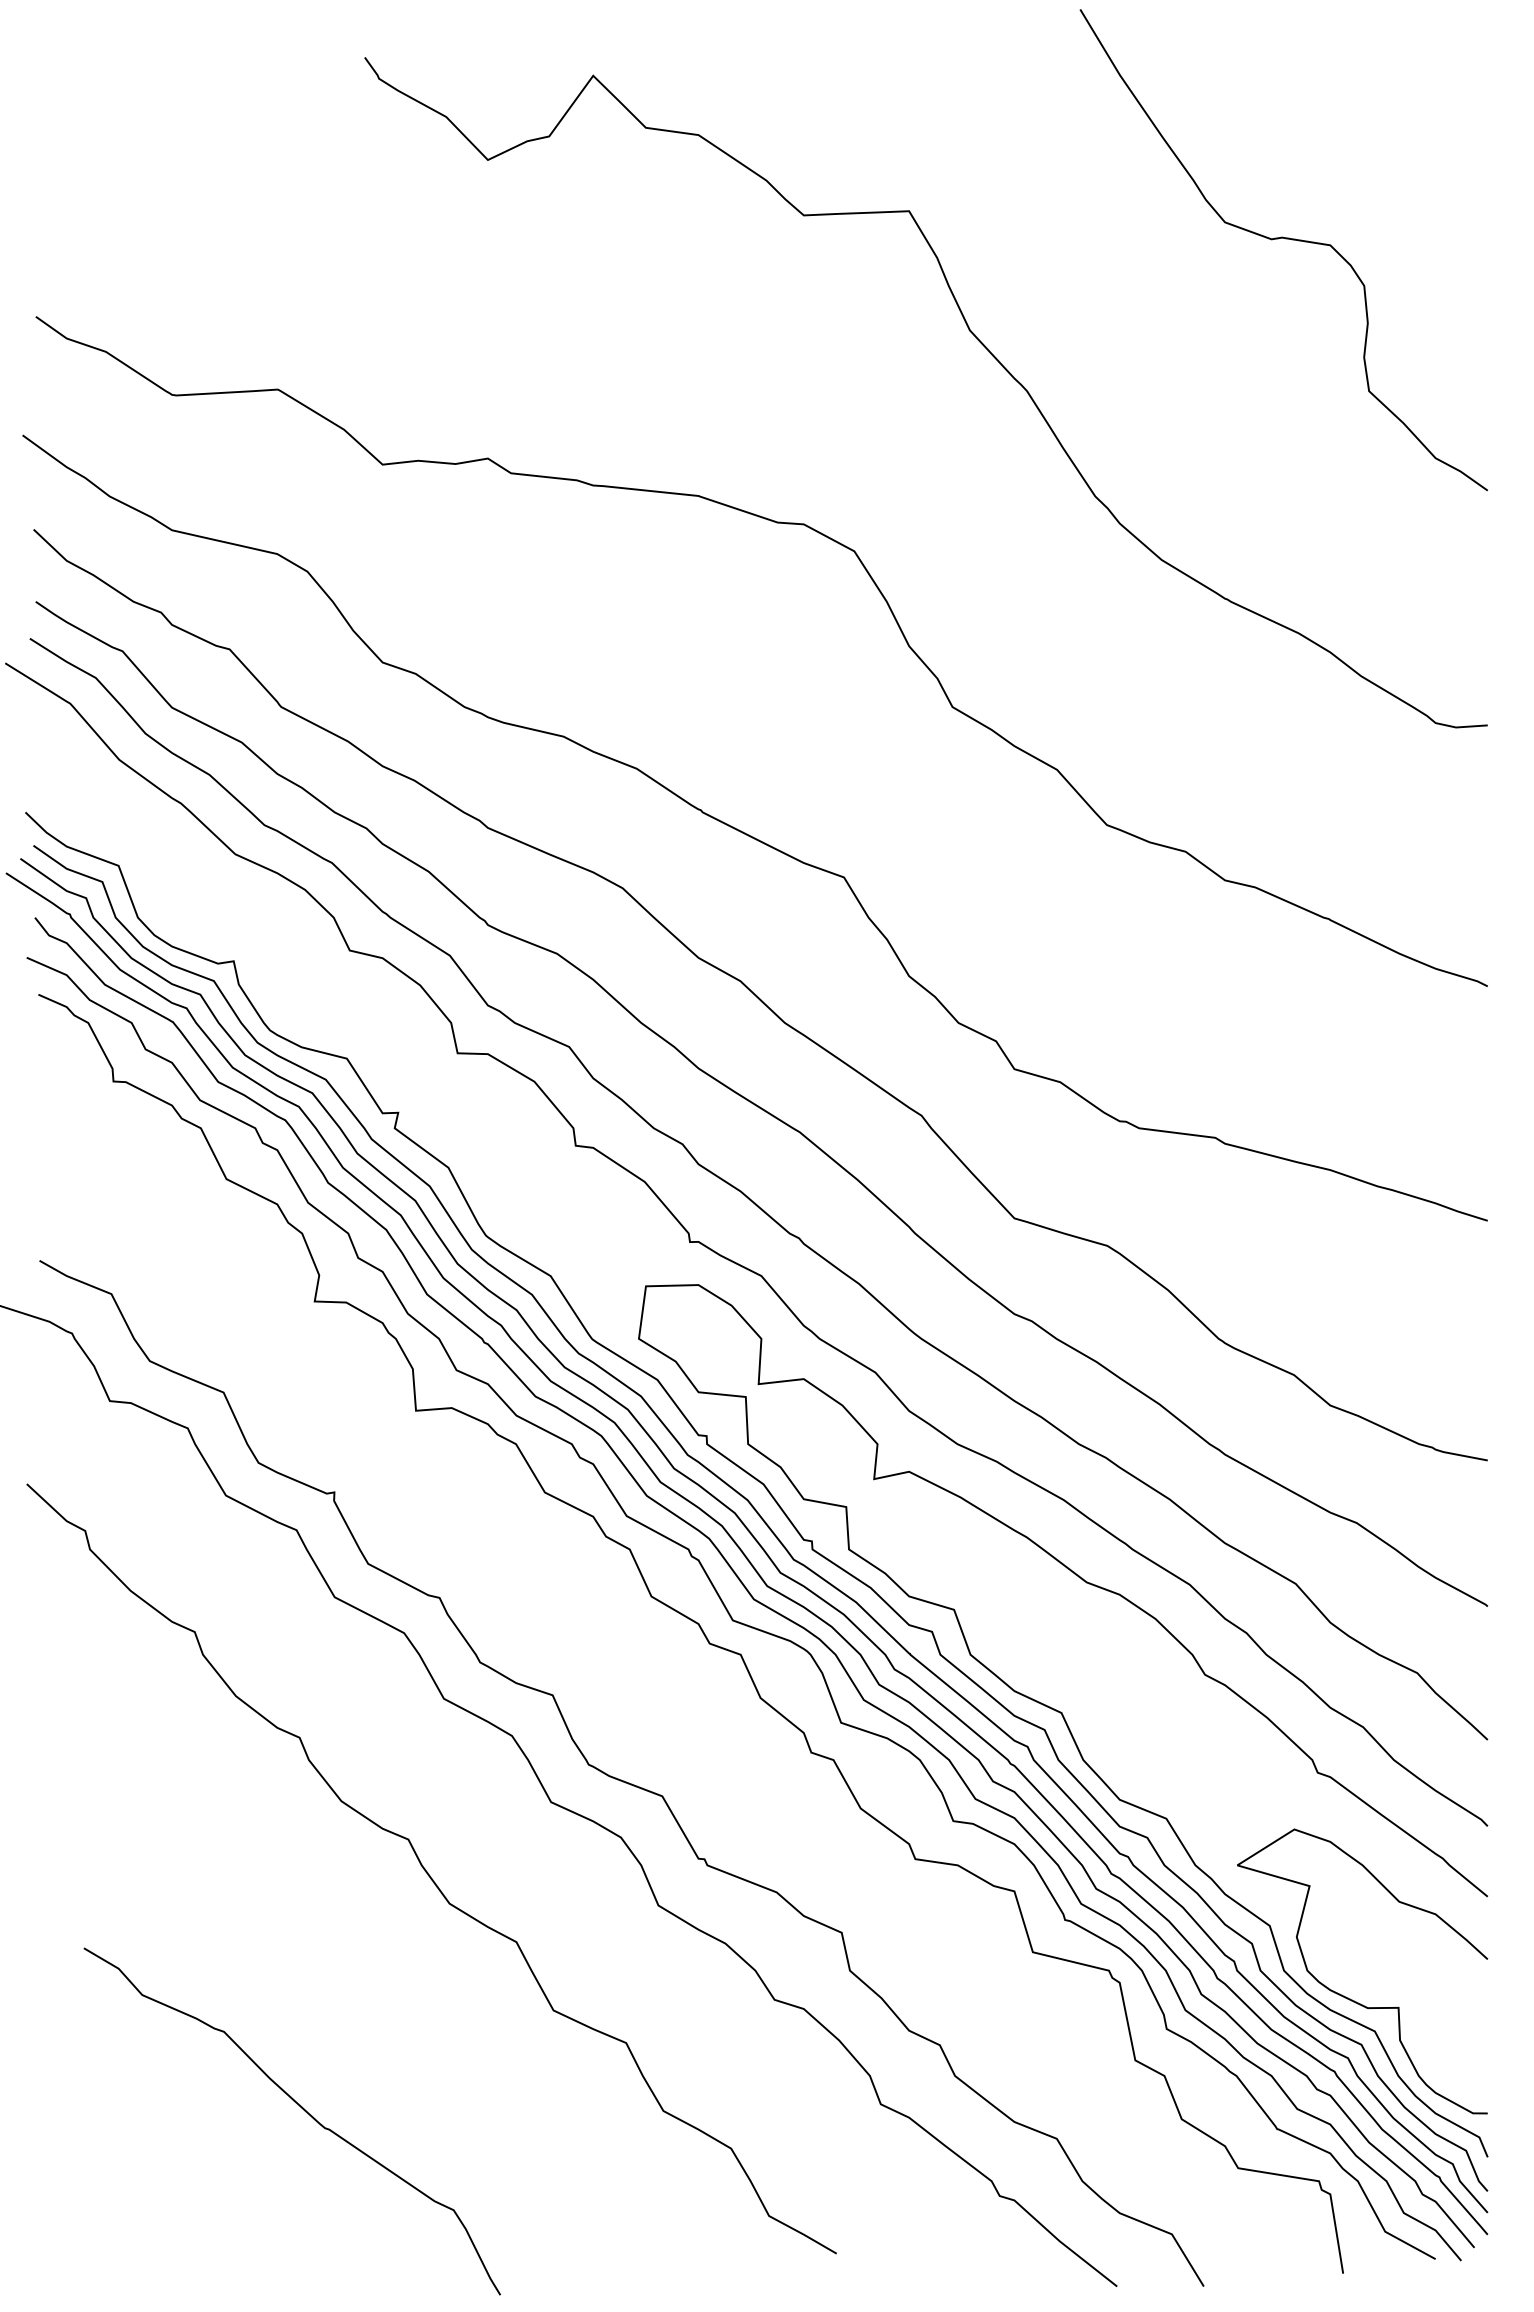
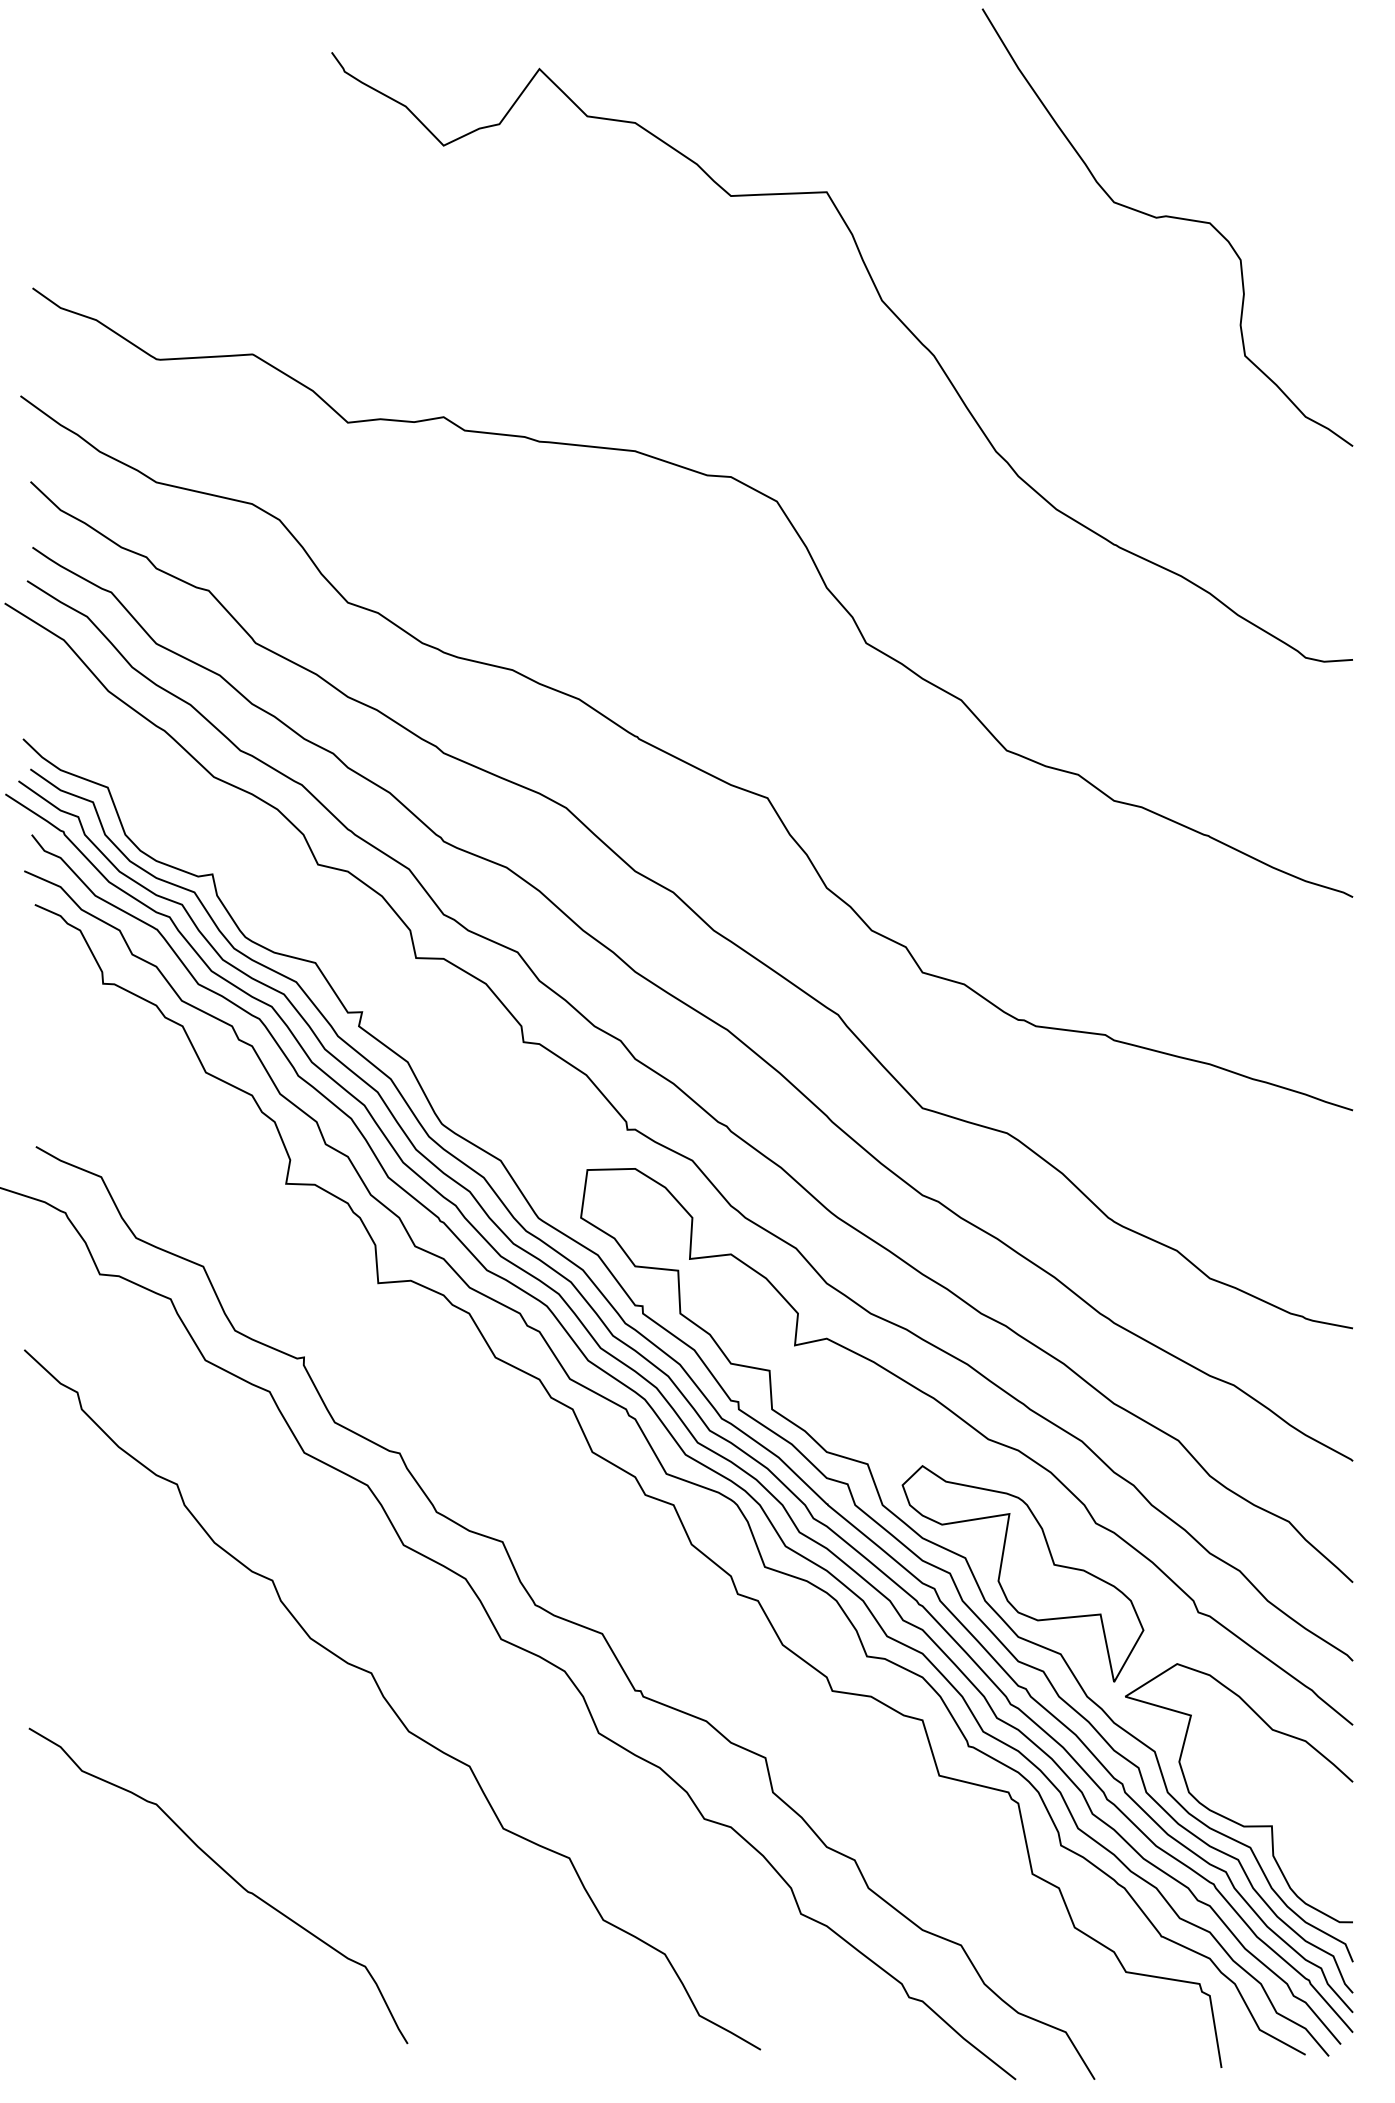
part: (1124, 1729) -> (1022, 1573), added
curve: (302, 2109) -> (227, 1875), moved

